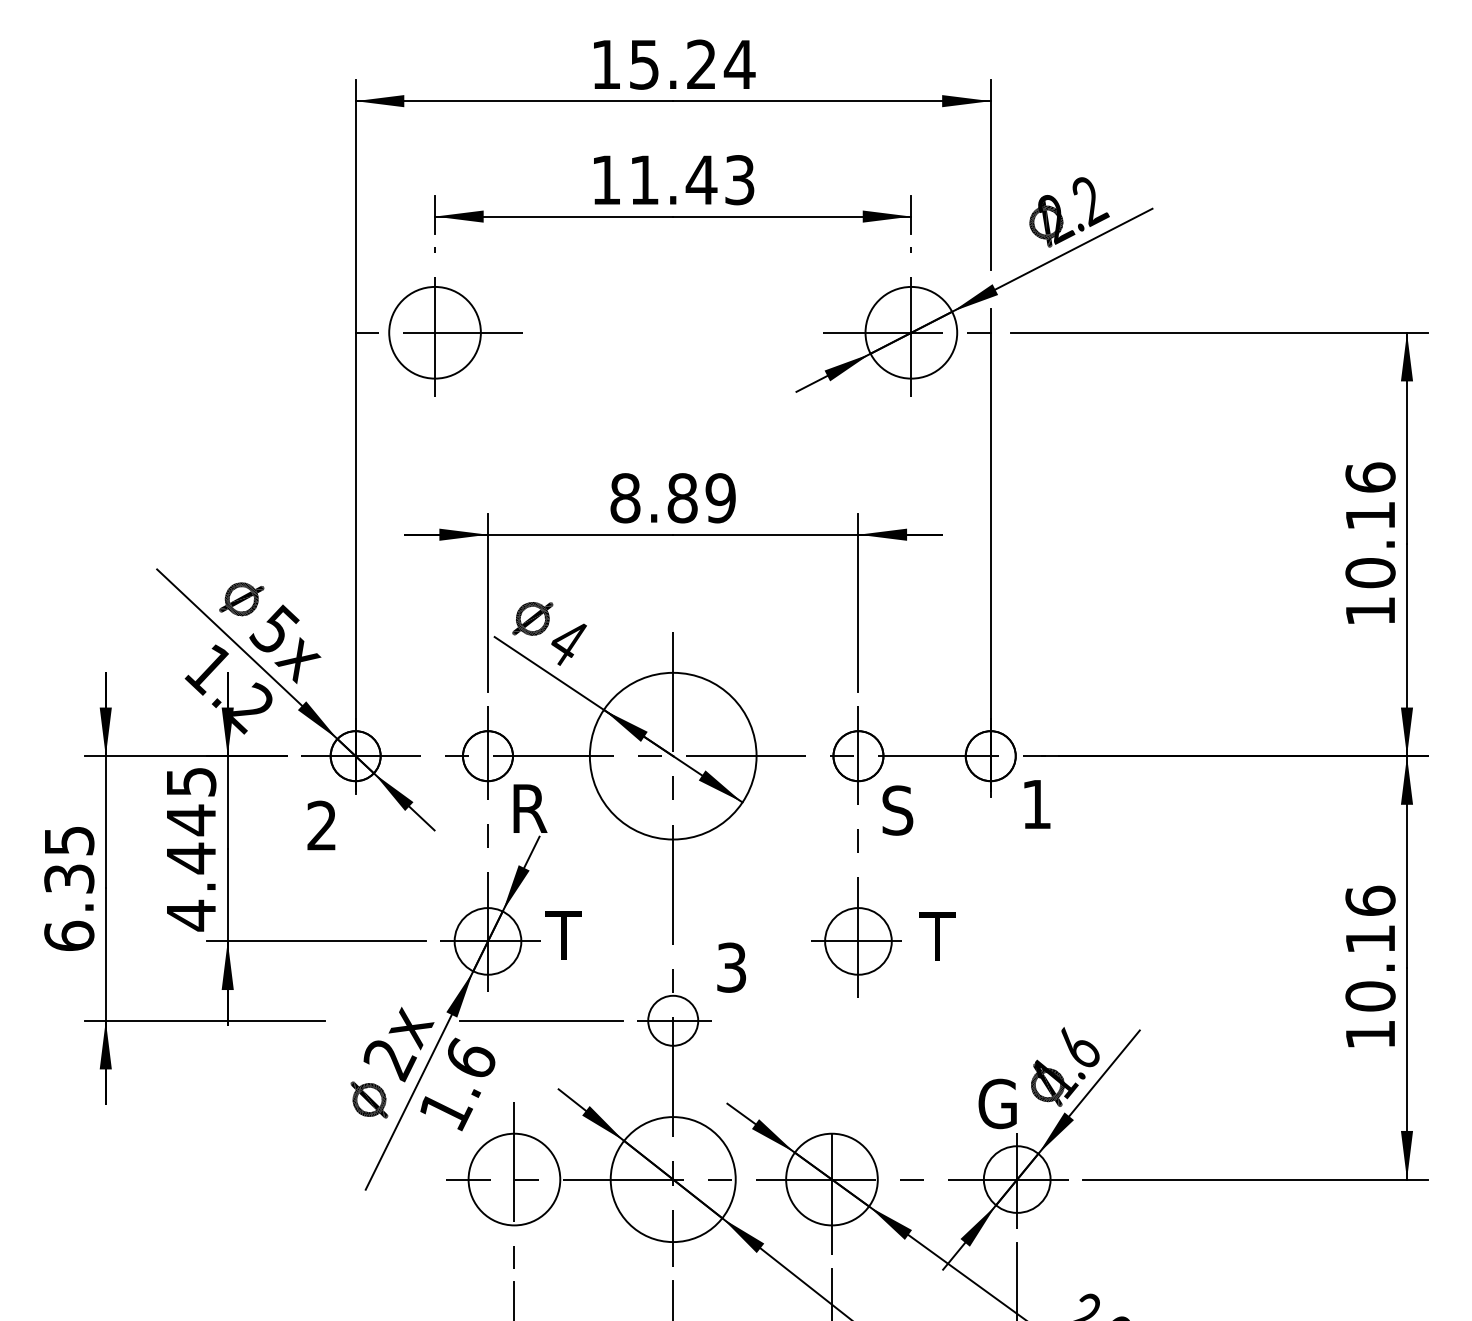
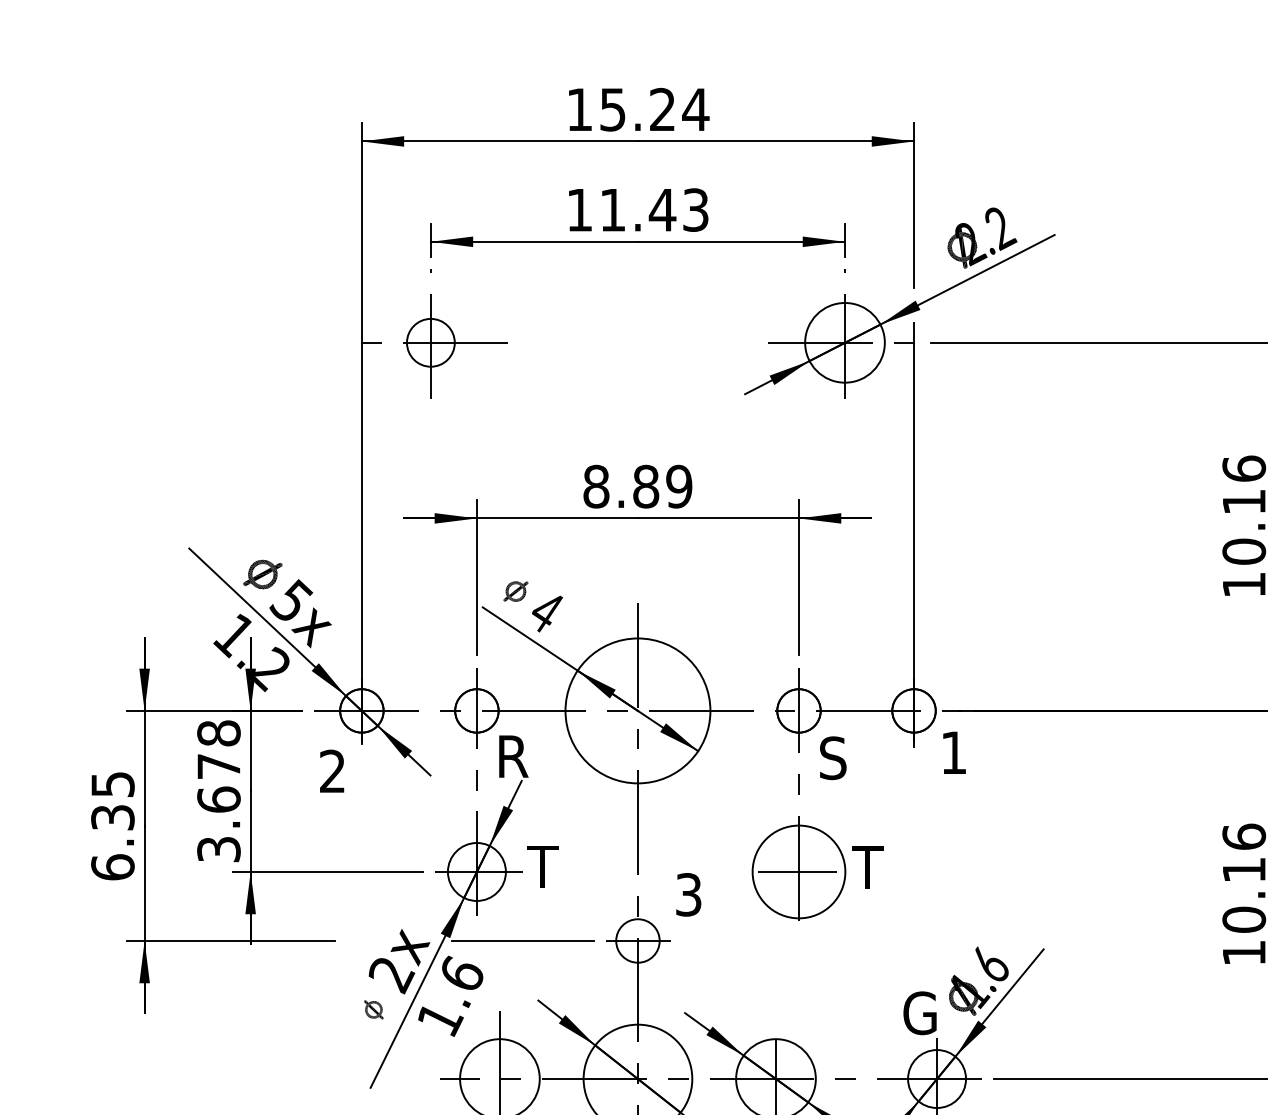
circle: (434, 332) -> (430, 342), size x0.6
part: (532, 618) -> (515, 591), size x0.7
text: (191, 849) -> (219, 792), 4.445 -> 3.678
circle: (858, 941) -> (799, 872), size x1.6
part: (369, 1099) -> (373, 1009), size x0.6

